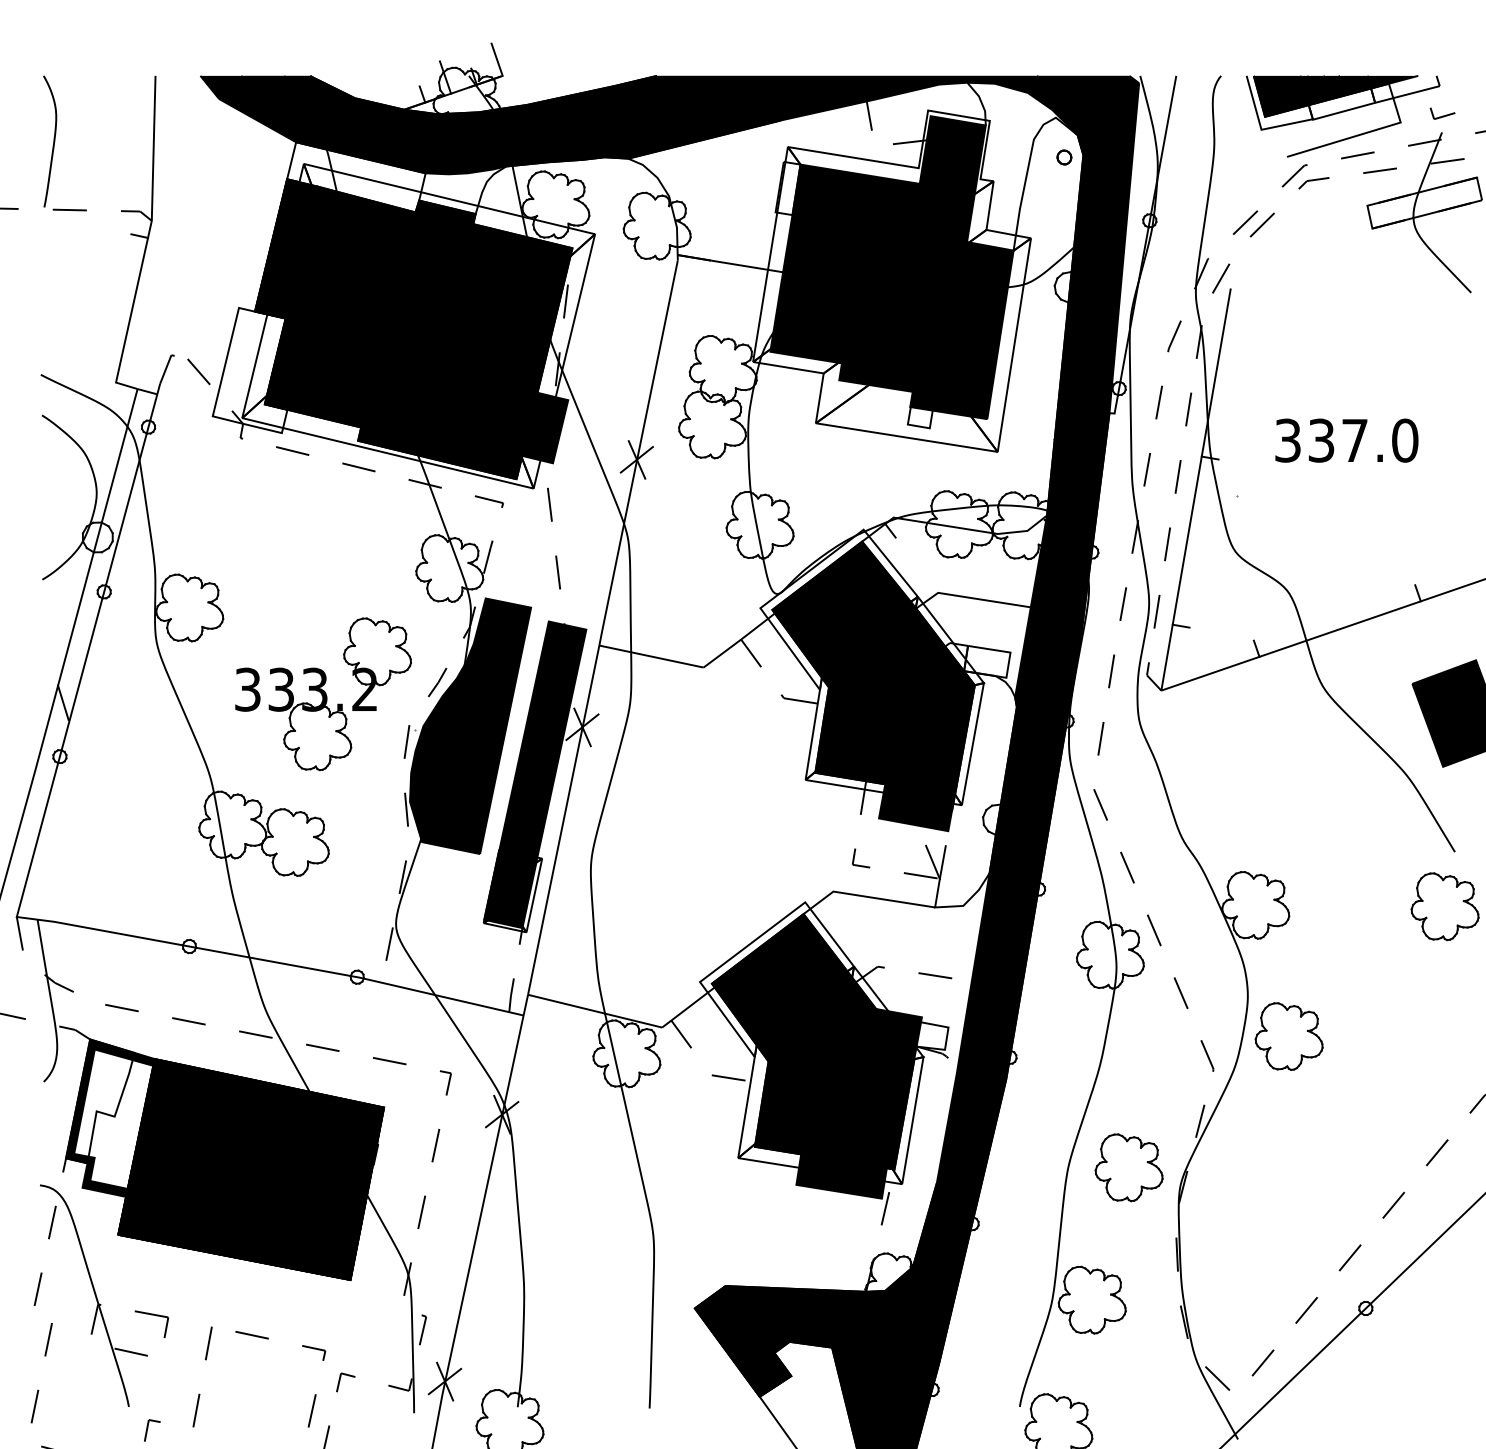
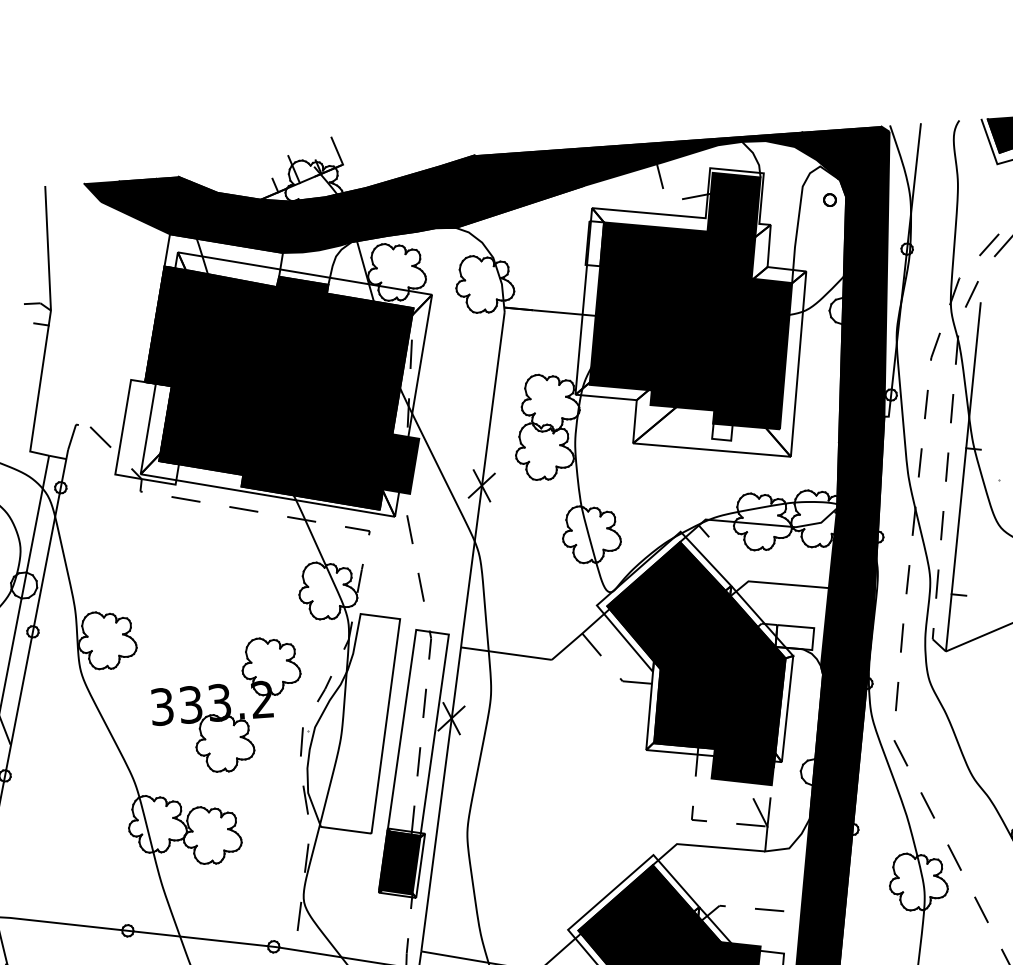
fill: (470, 726) -> (355, 724), removed
fill: (542, 740) -> (418, 732), removed

